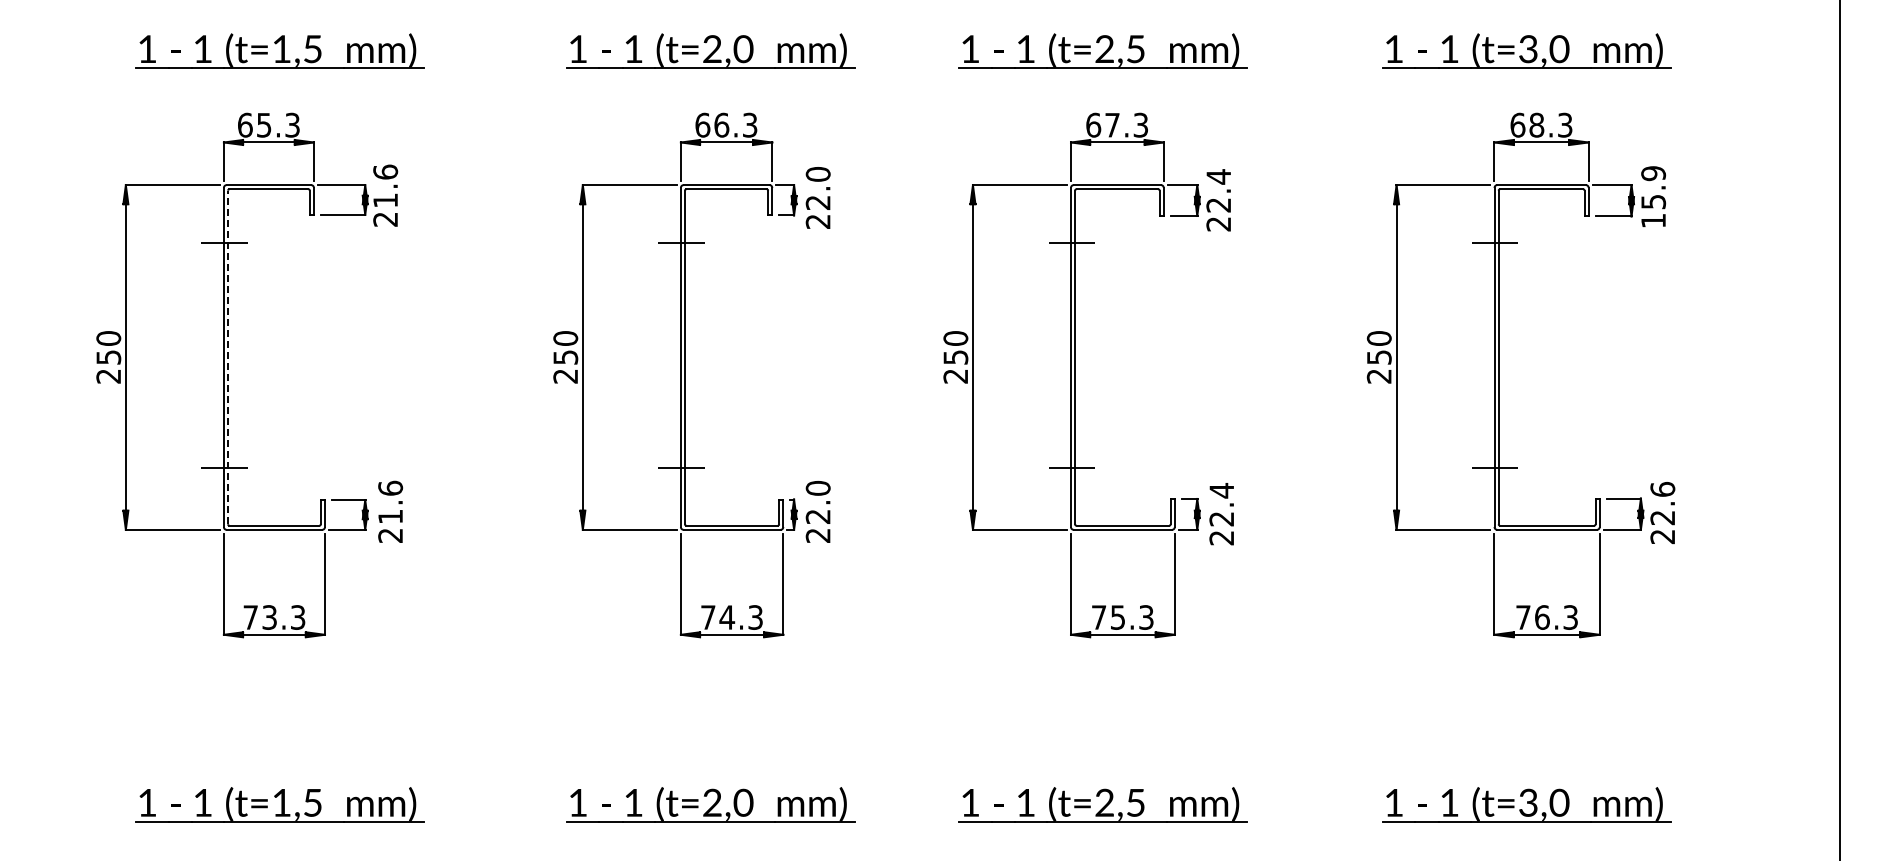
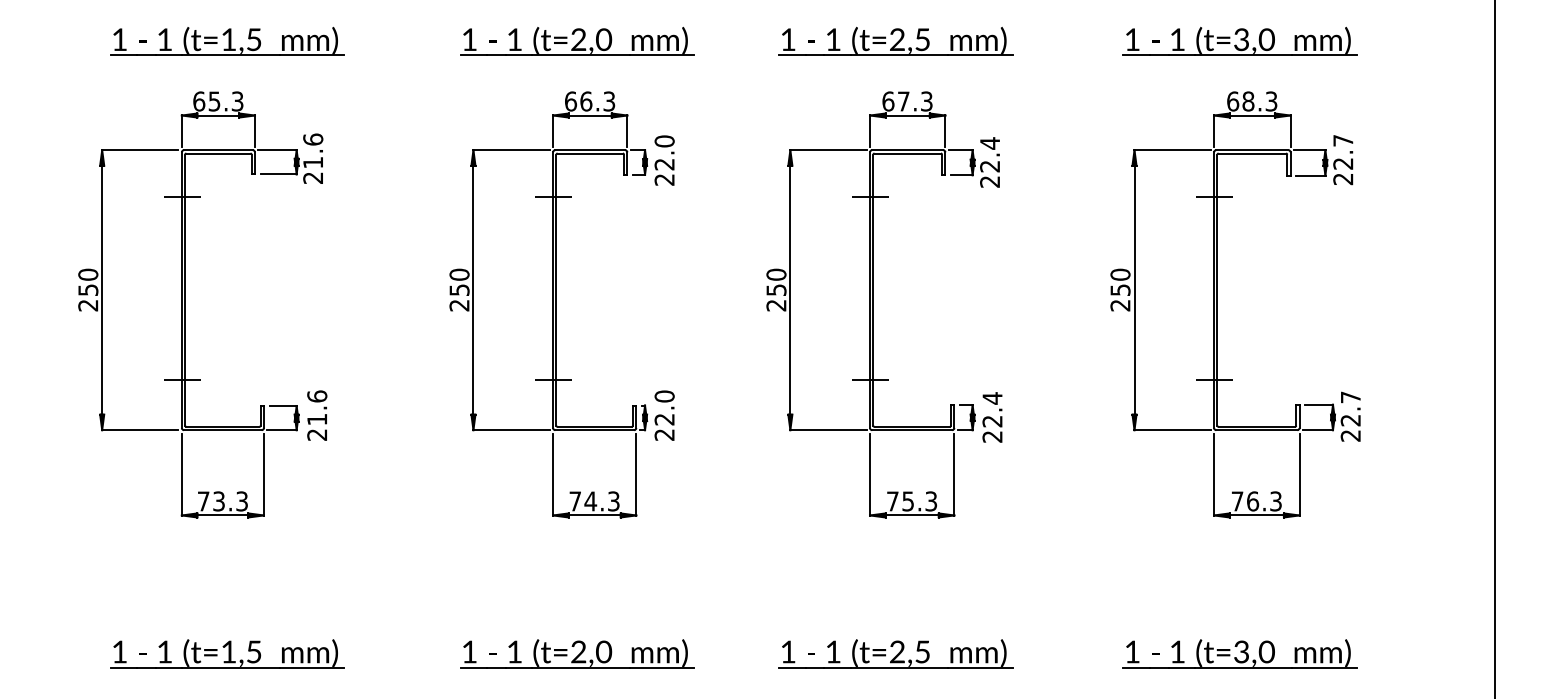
text: (1653, 197) -> (1343, 160), 15.9 -> 22.7
line: (228, 357) -> (185, 290), dashed -> solid
text: (1662, 488) -> (1350, 396), 22.6 -> 22.7

